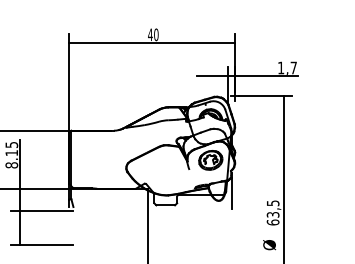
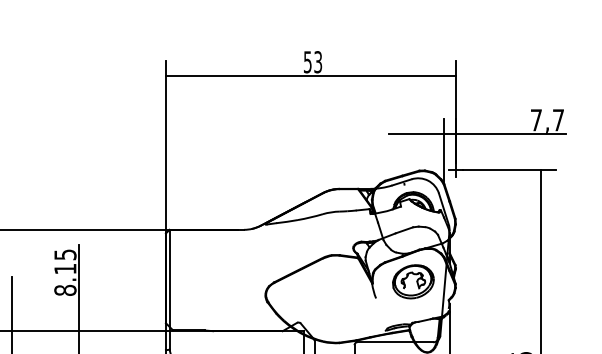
text: (153, 34) -> (313, 61), 40 -> 53
text: (281, 67) -> (537, 119), 1,7 -> 7,7

